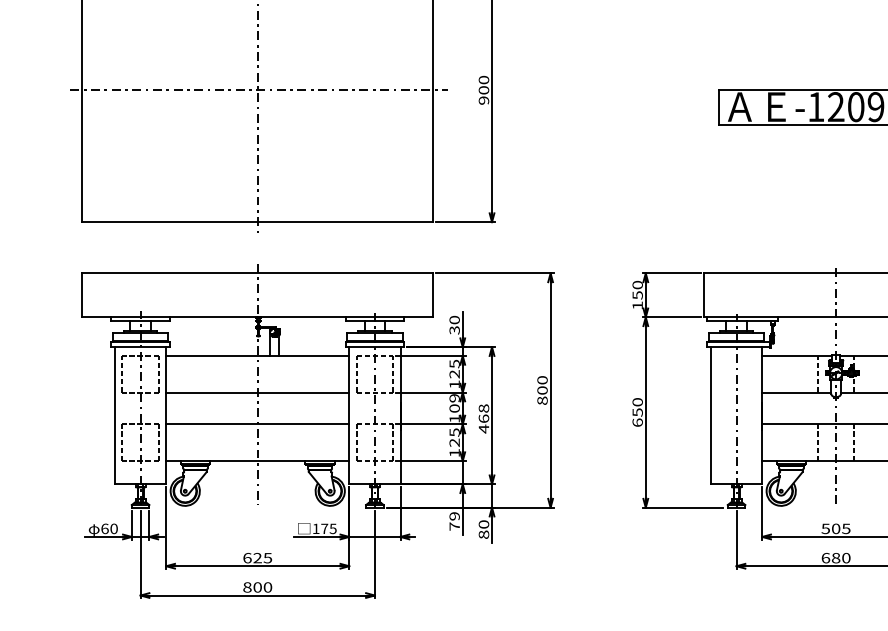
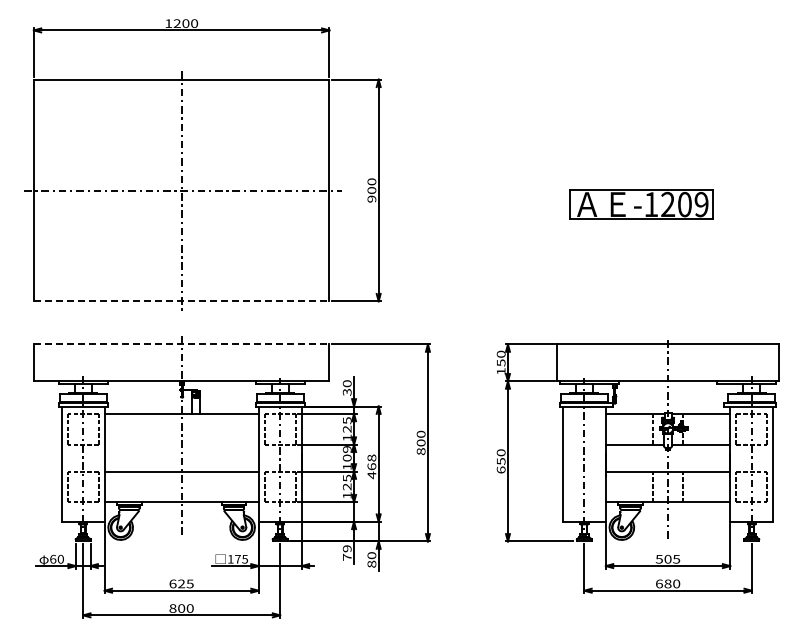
line: (257, 222) -> (181, 301), solid -> dashed
line: (257, 273) -> (181, 344), solid -> dashed
line: (257, 392) -> (181, 444), removed

